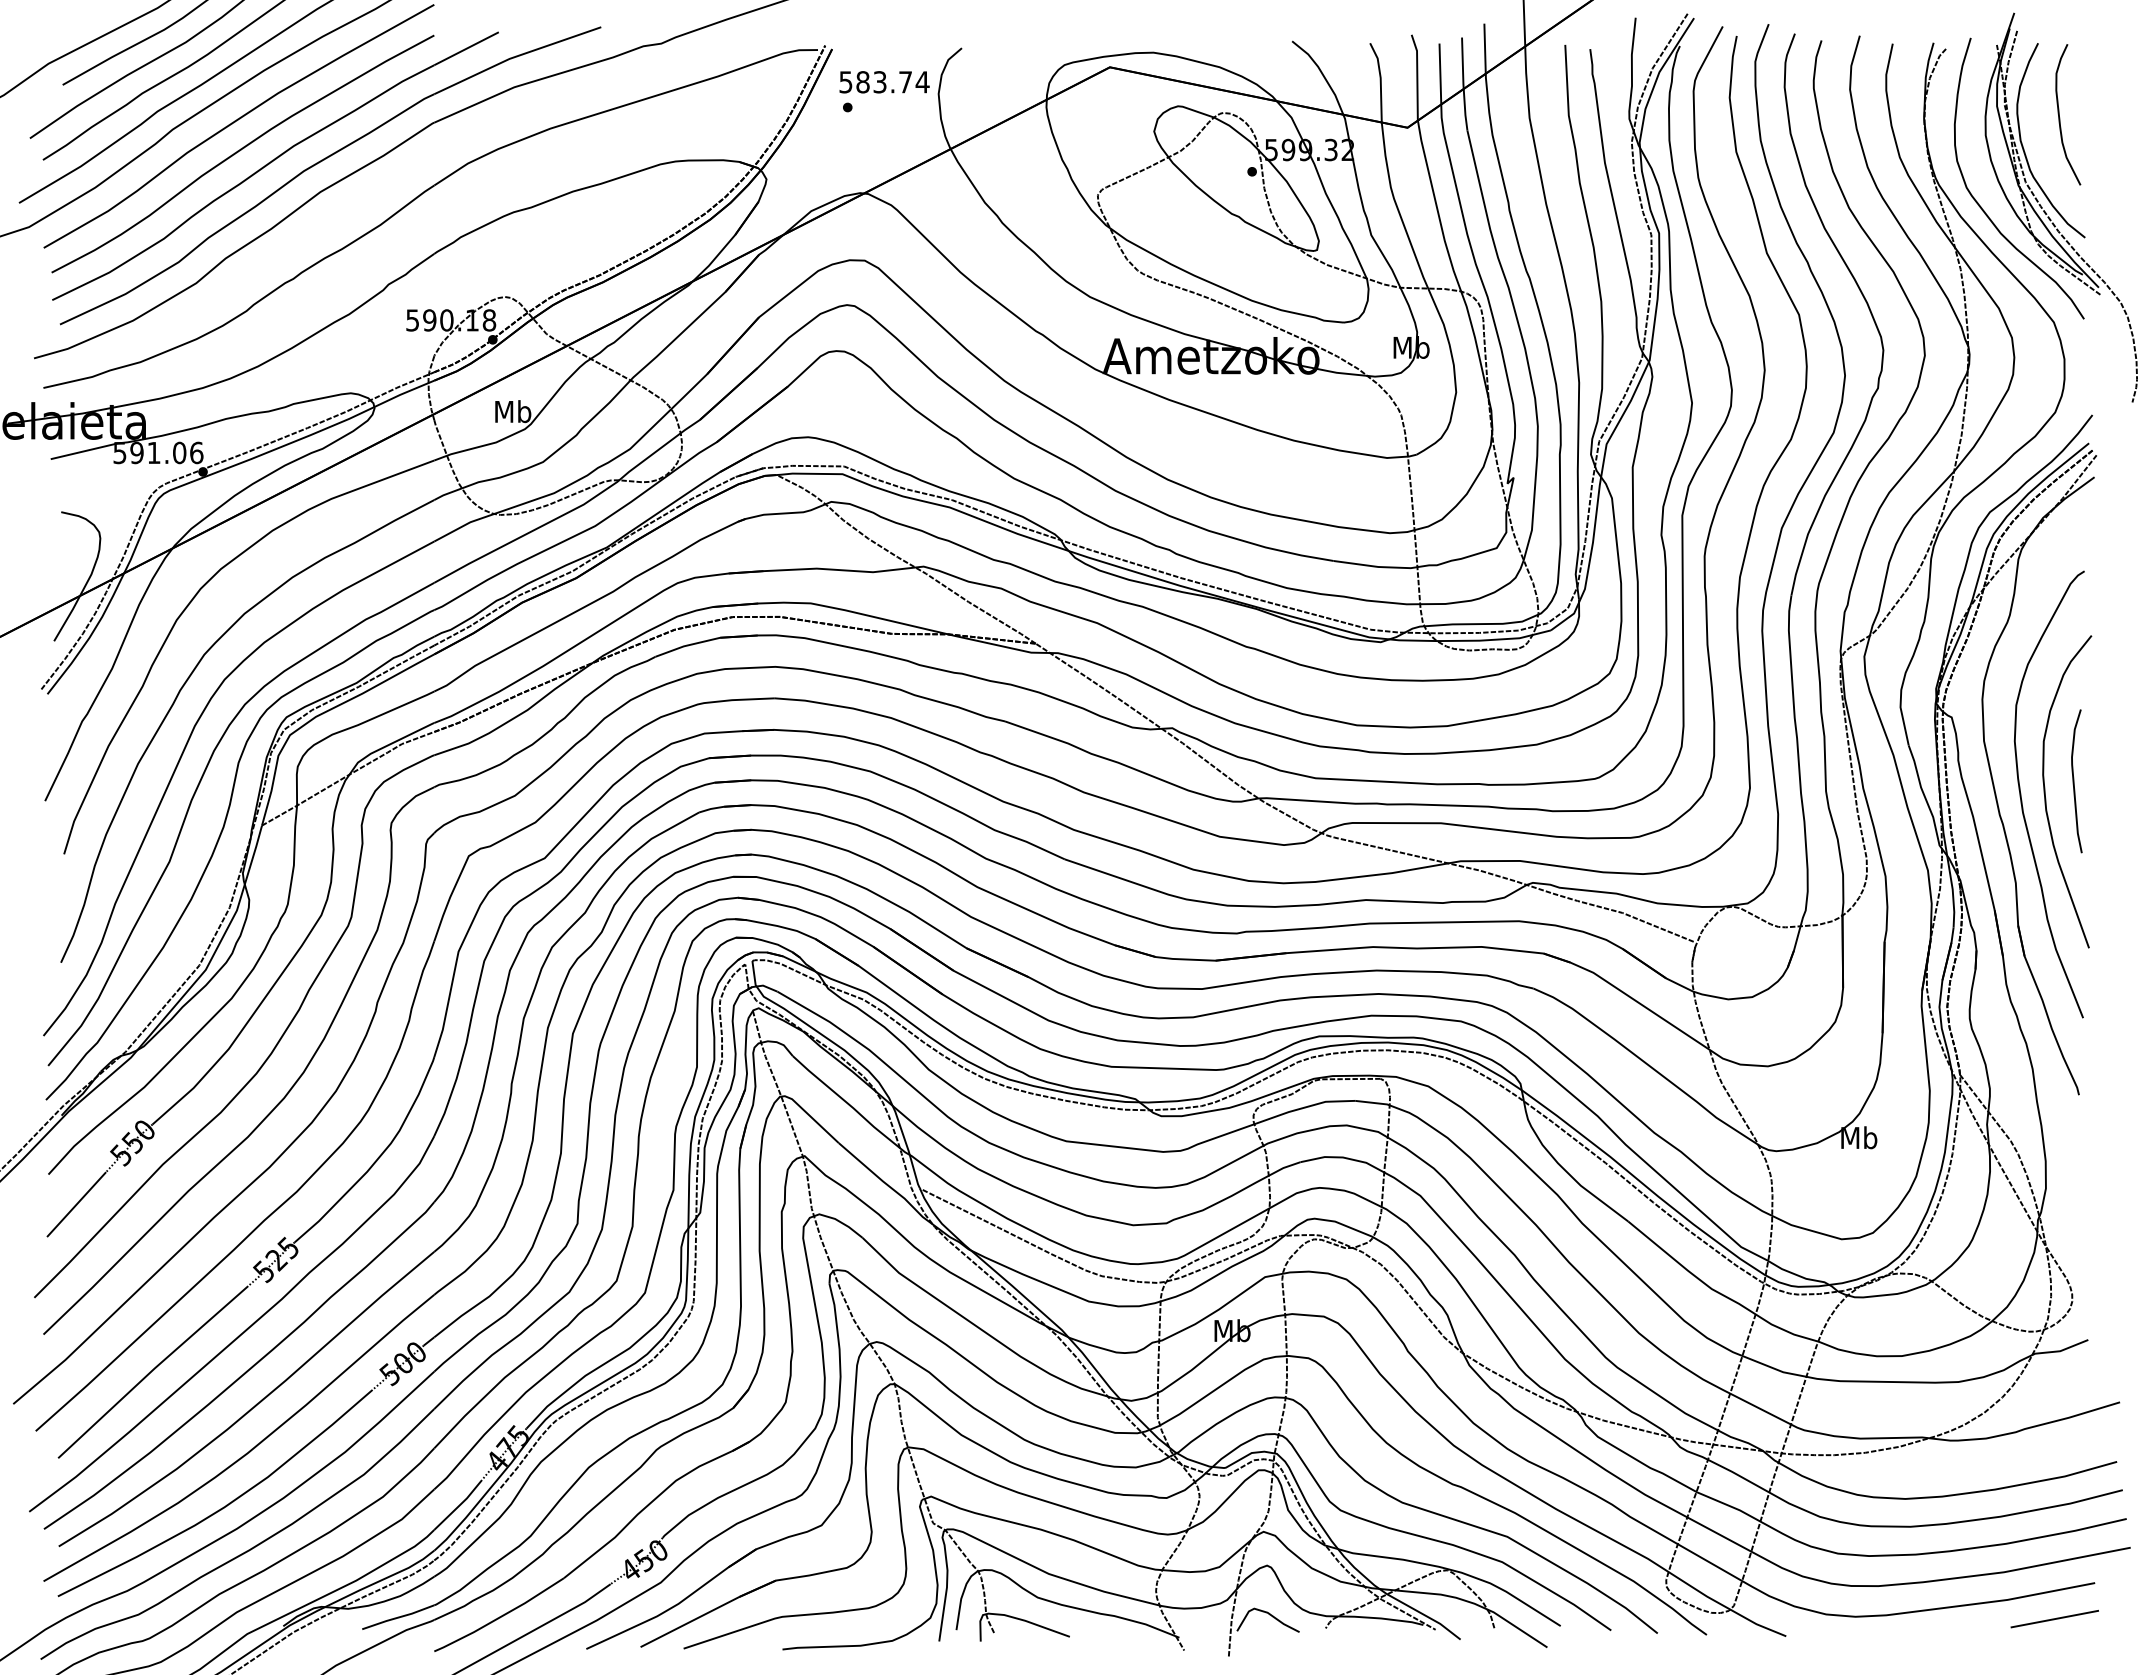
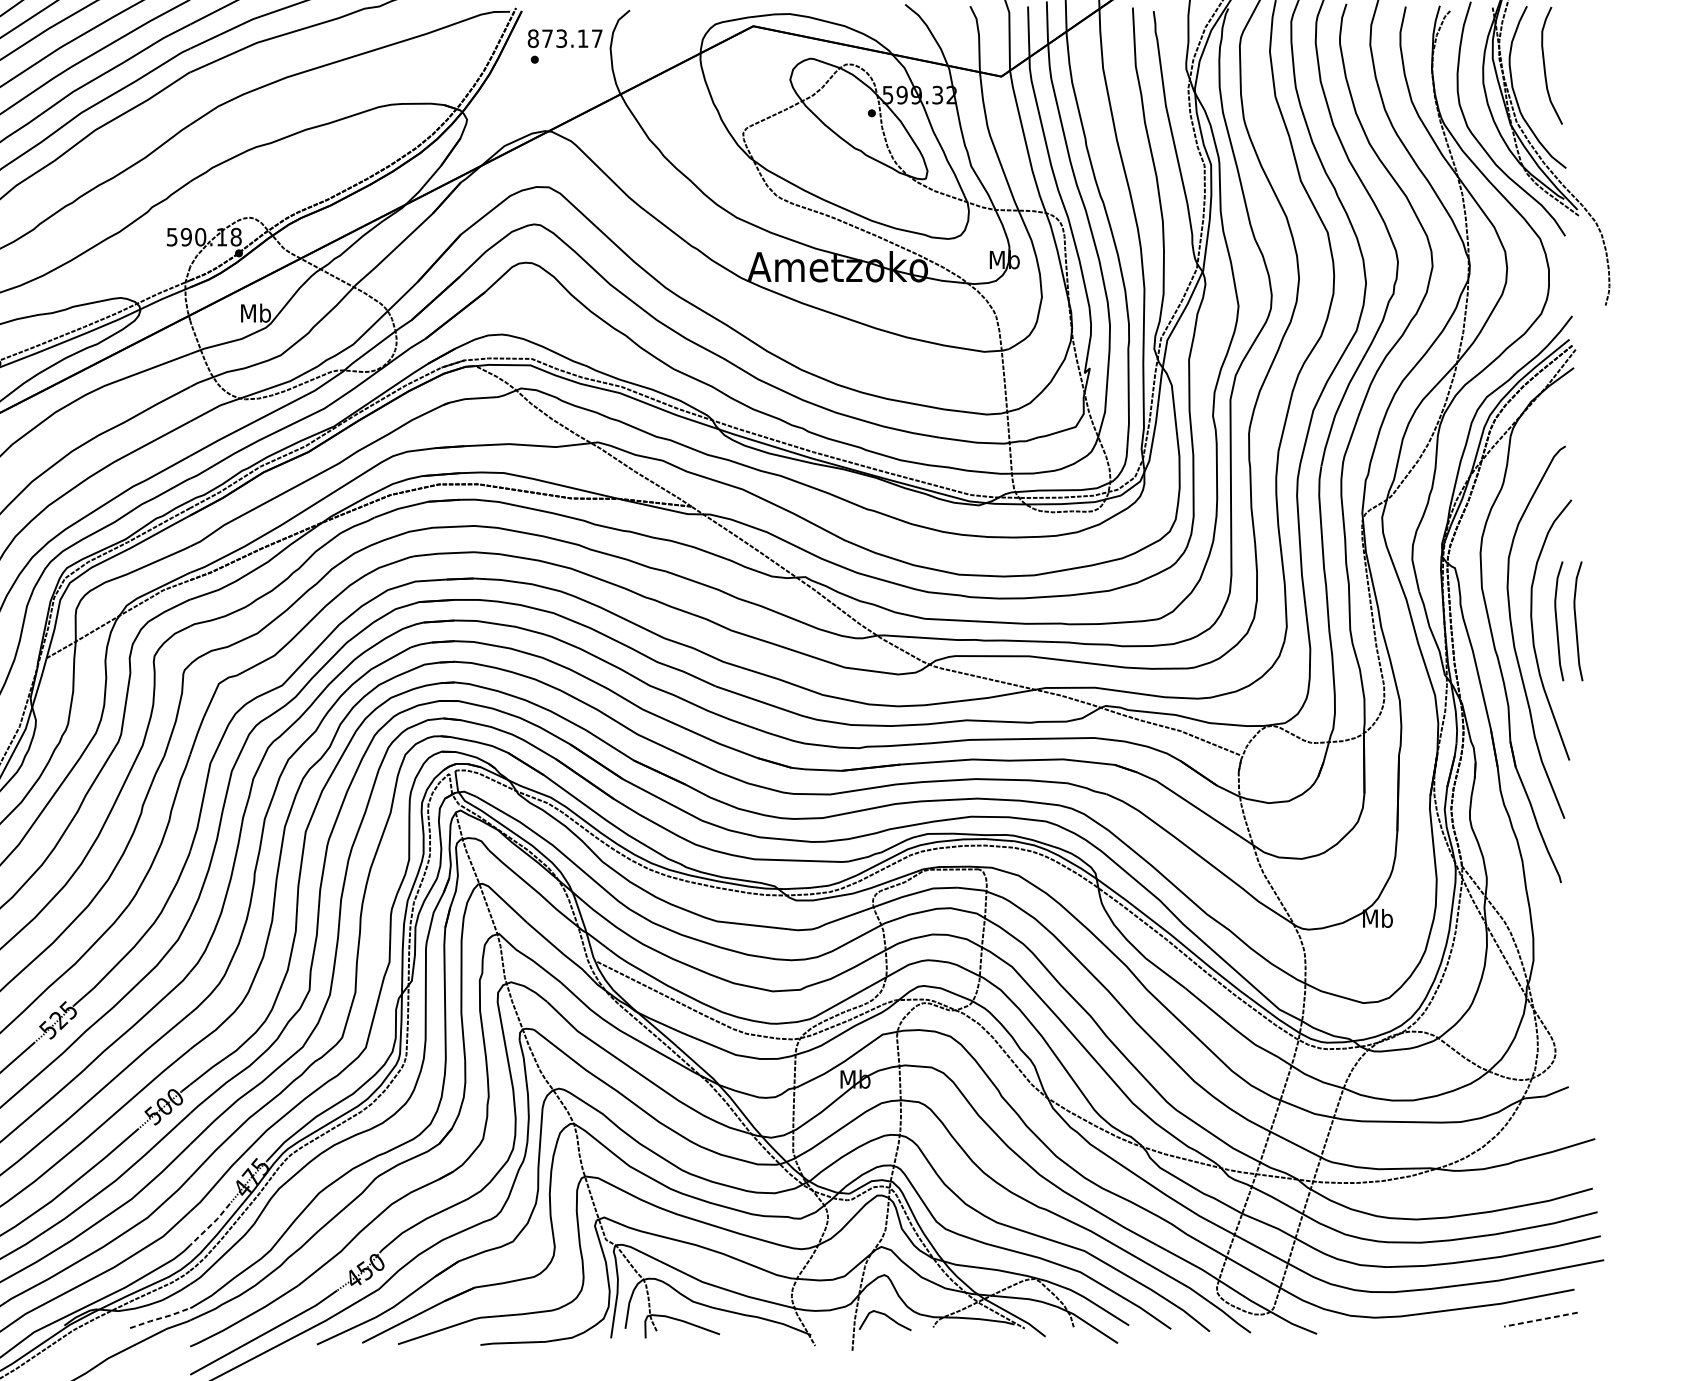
text: (884, 82) -> (565, 38), 583.74 -> 873.17
curve: (2097, 781) -> (1576, 621), added
line: (459, 1505) -> (211, 1224), solid -> dashed
line: (398, 1617) -> (160, 1318), solid -> dashed
line: (2054, 1619) -> (1540, 1319), solid -> dashed

